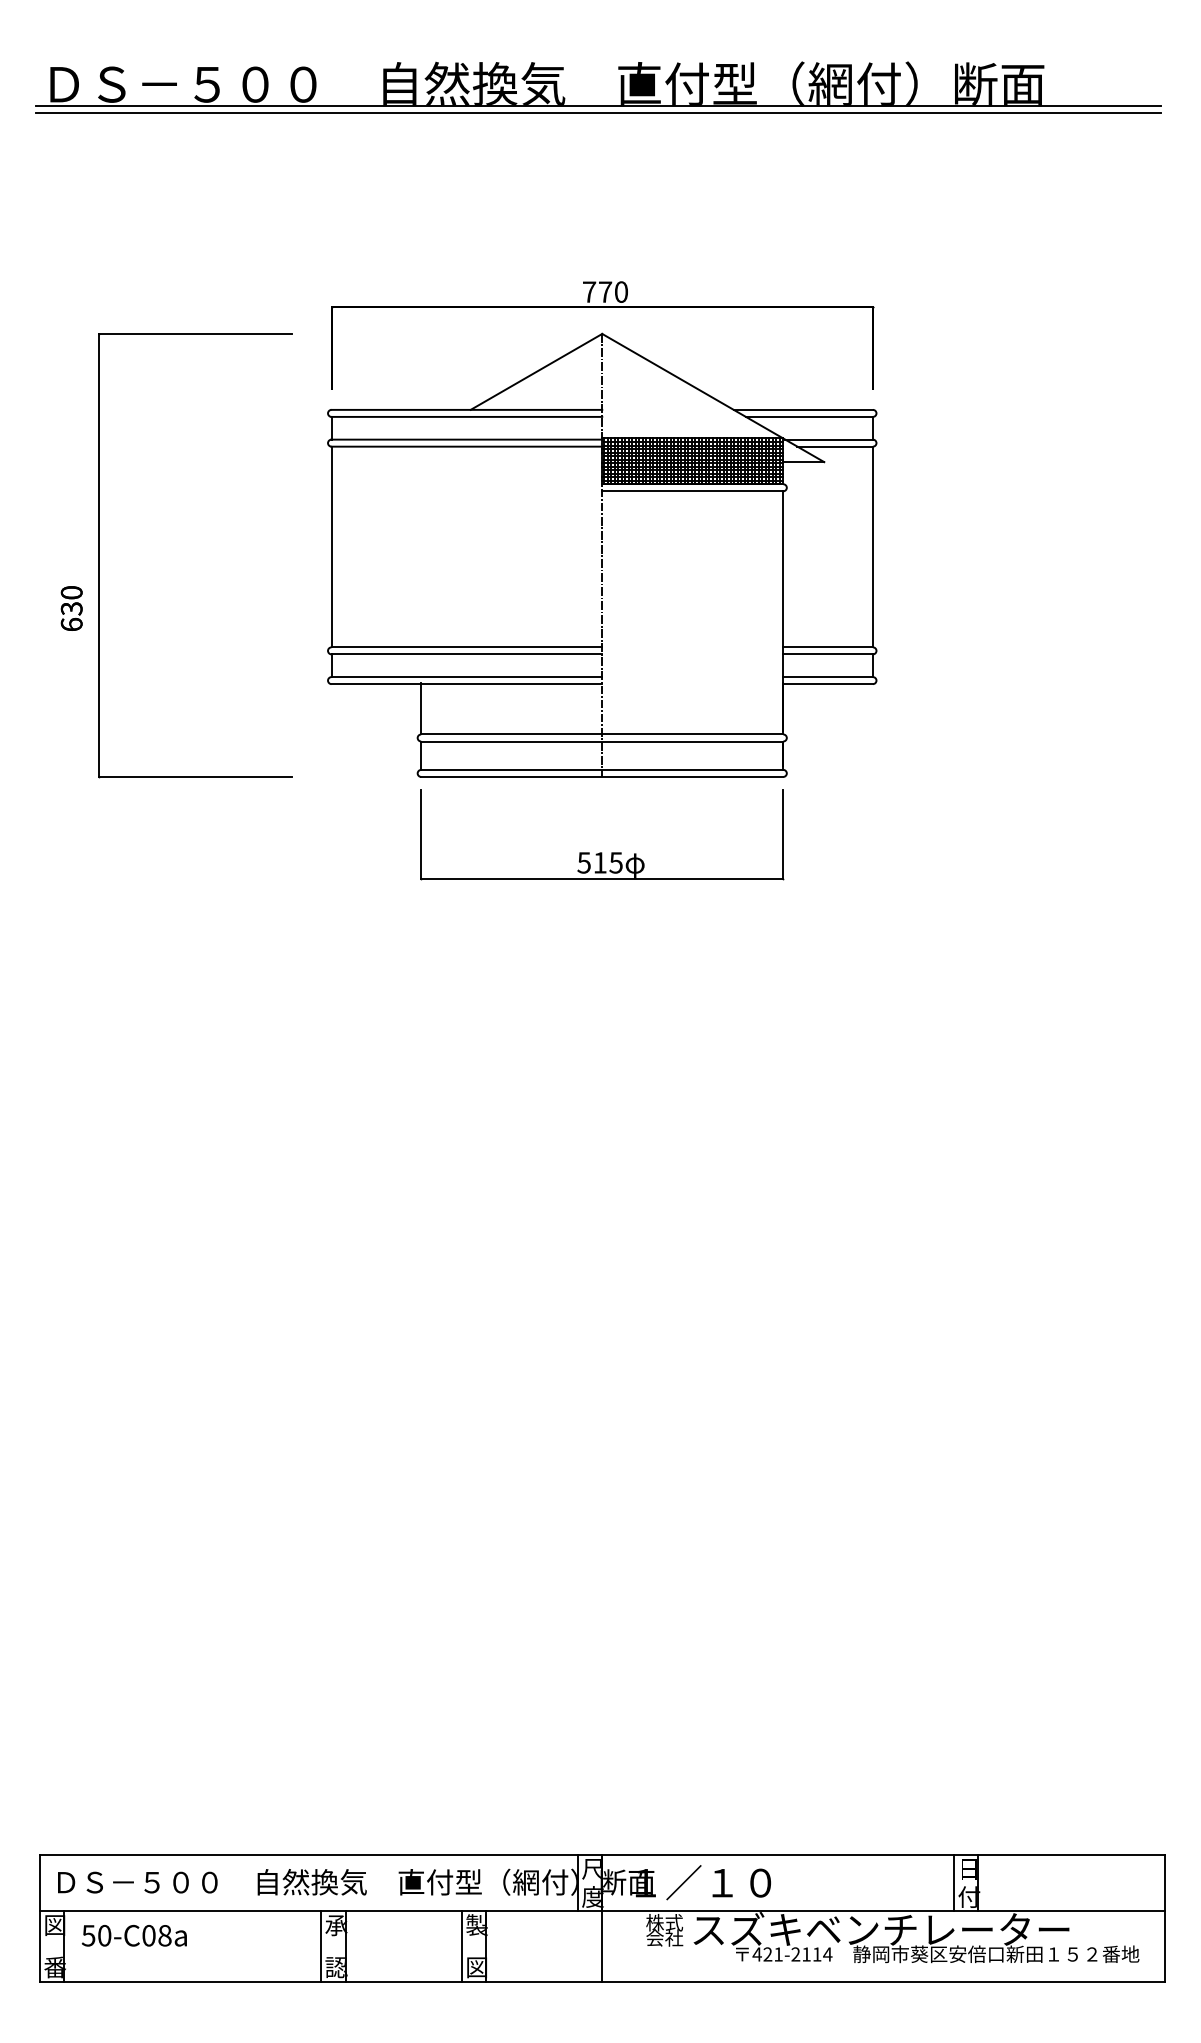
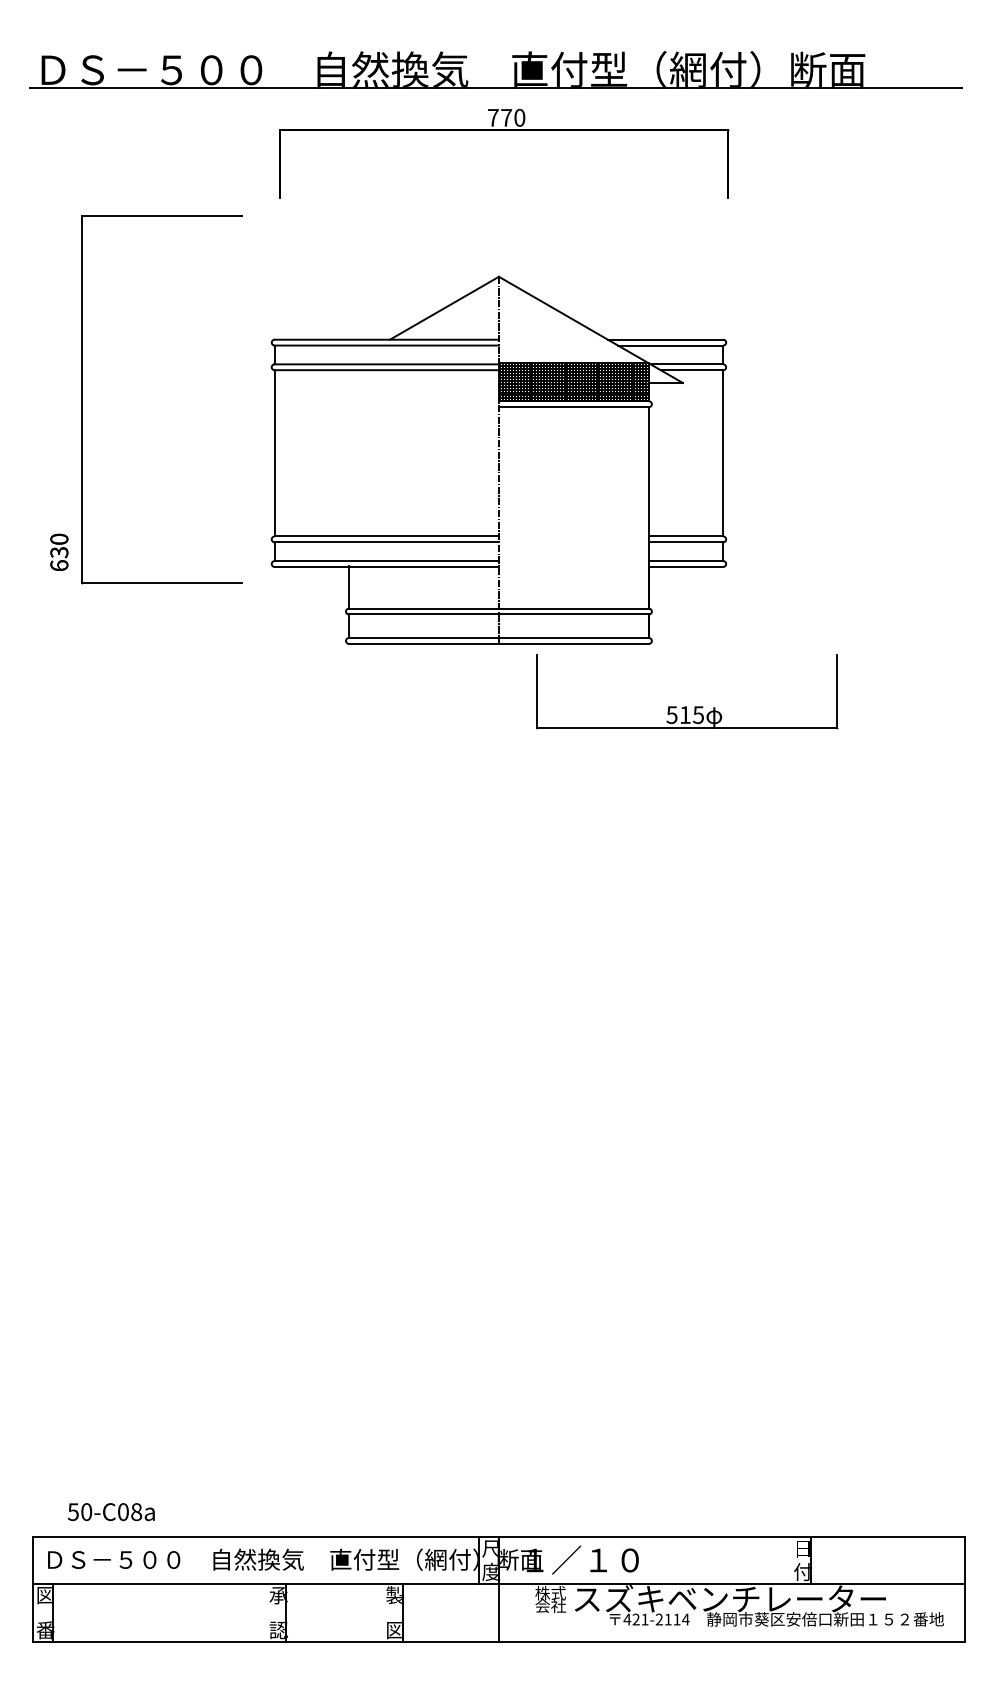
line: (598, 112) -> (495, 93), removed
part: (602, 307) -> (504, 130), moved
part: (99, 555) -> (82, 399), moved
text: (71, 608) -> (59, 552), moved
part: (602, 852) -> (687, 706), moved
line: (953, 1883) -> (789, 1560), removed
text: (133, 1935) -> (110, 1511), moved
line: (320, 1946) -> (265, 1612), removed
line: (461, 1946) -> (382, 1612), removed

